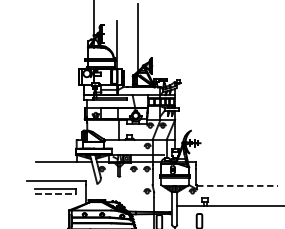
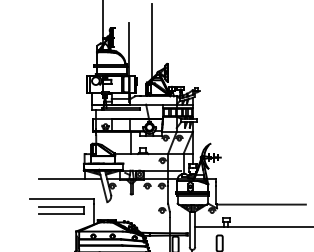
line: (237, 185) -> (261, 204), dashed -> solid
line: (56, 194) -> (62, 213), dashed -> solid

